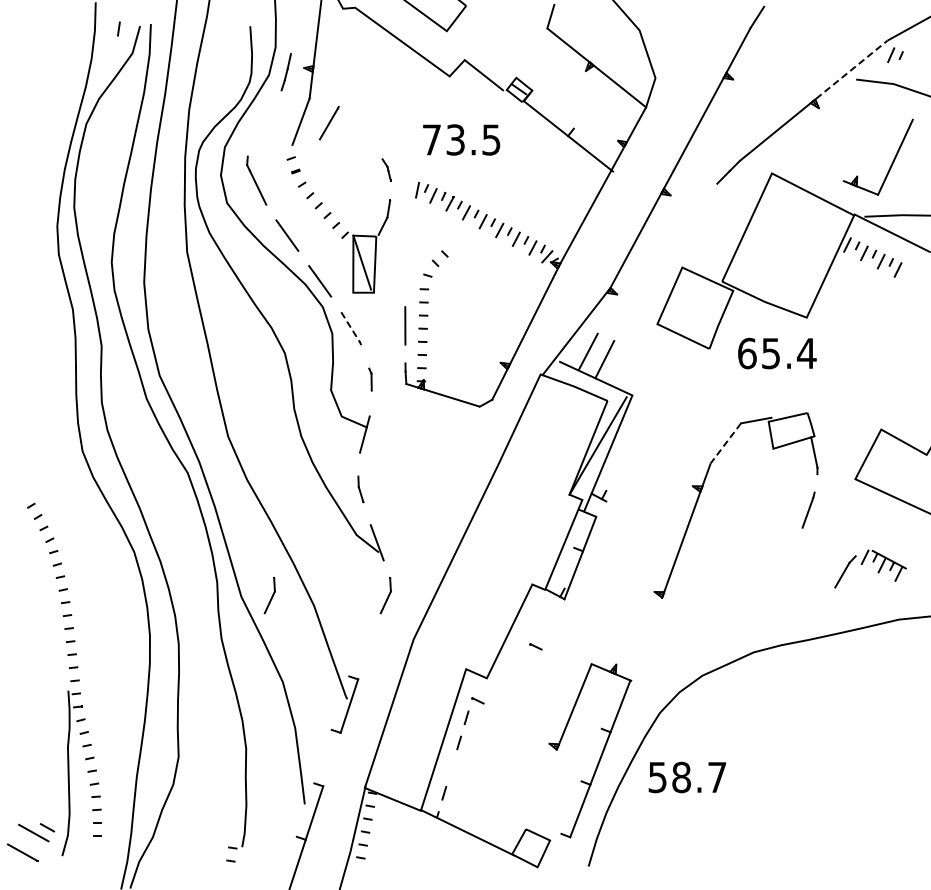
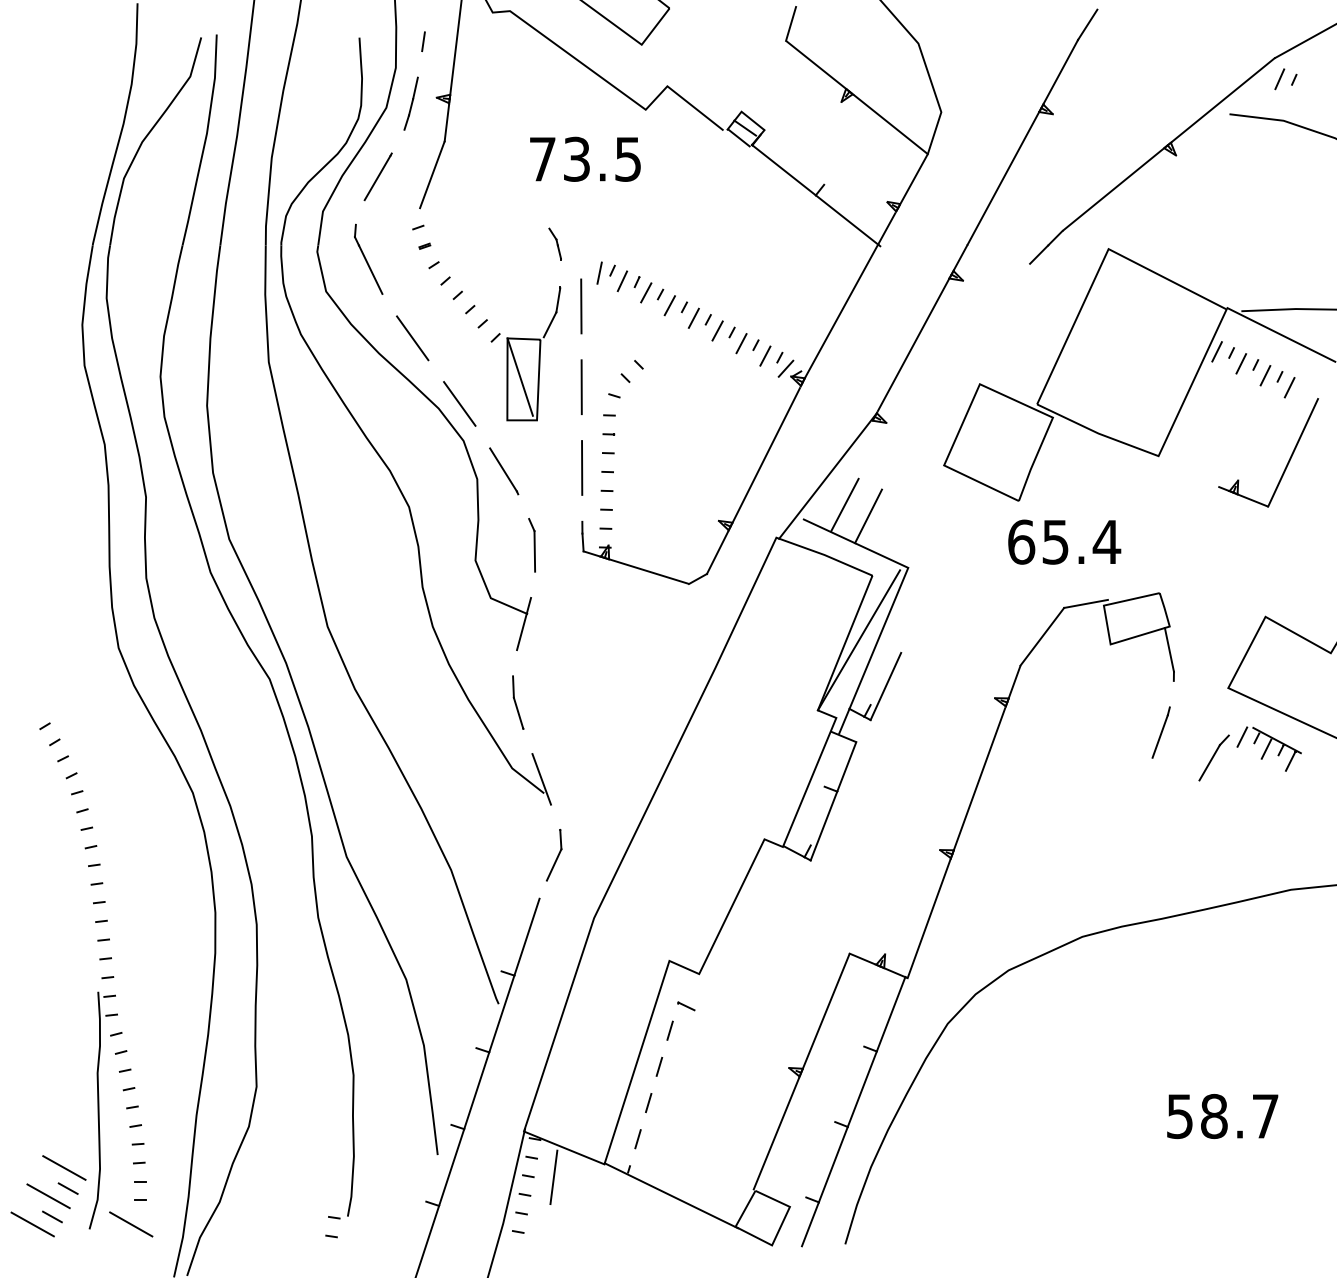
line: (118, 28) -> (422, 40), moved
line: (851, 69) -> (1222, 99), dashed -> solid
line: (328, 122) -> (376, 175), moved
text: (461, 139) -> (585, 158), moved
part: (891, 163) -> (1287, 461), moved
line: (404, 213) -> (580, 306), added
line: (404, 269) -> (580, 386), added
line: (350, 327) -> (503, 470), dashed -> solid
text: (777, 353) -> (1064, 542), moved
part: (370, 379) -> (532, 544), size x1.67
line: (725, 443) -> (1041, 636), dashed -> solid
line: (616, 477) -> (885, 685), added
part: (360, 489) -> (517, 702), size x1.43
part: (872, 562) -> (1252, 744), moved
part: (269, 595) -> (387, 855), removed
line: (646, 639) -> (928, 918), added
line: (535, 646) -> (769, 928), removed
line: (366, 652) -> (526, 936), added
line: (331, 759) -> (476, 1090), added
line: (451, 767) -> (648, 1102), added
text: (687, 777) -> (1222, 1116), moved
line: (540, 789) -> (776, 1133), added
line: (44, 813) -> (63, 1168), added
line: (385, 819) -> (553, 1176), added
line: (36, 847) -> (52, 1216), added
line: (91, 852) -> (131, 1224), added
line: (564, 852) -> (810, 1224), added

